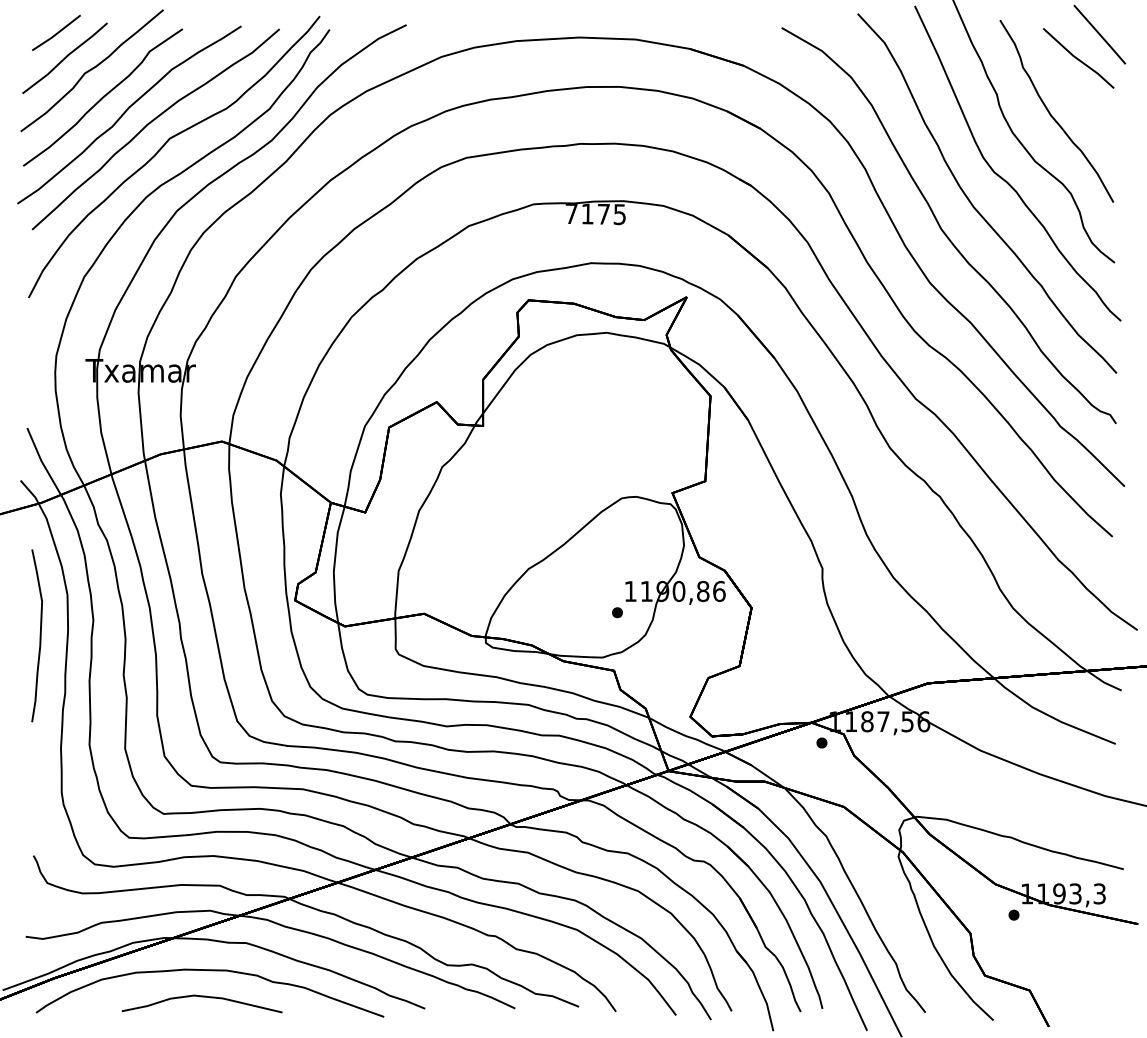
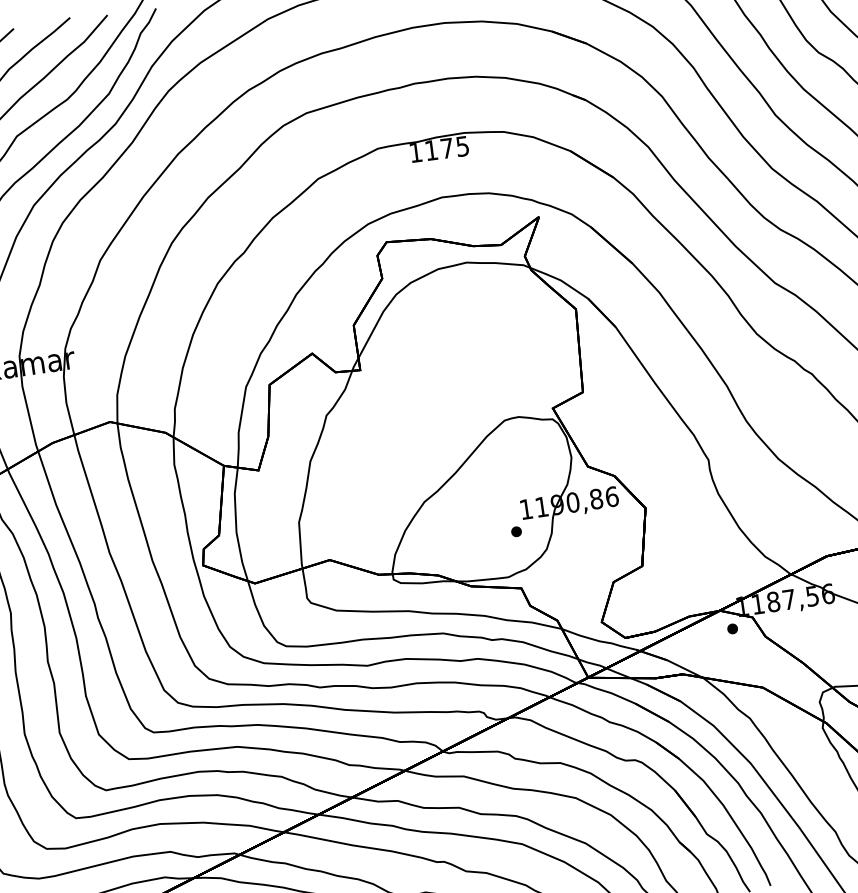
text: (571, 214) -> (415, 153), 7175 -> 1175

